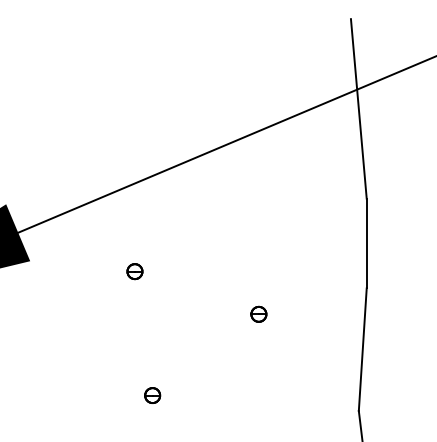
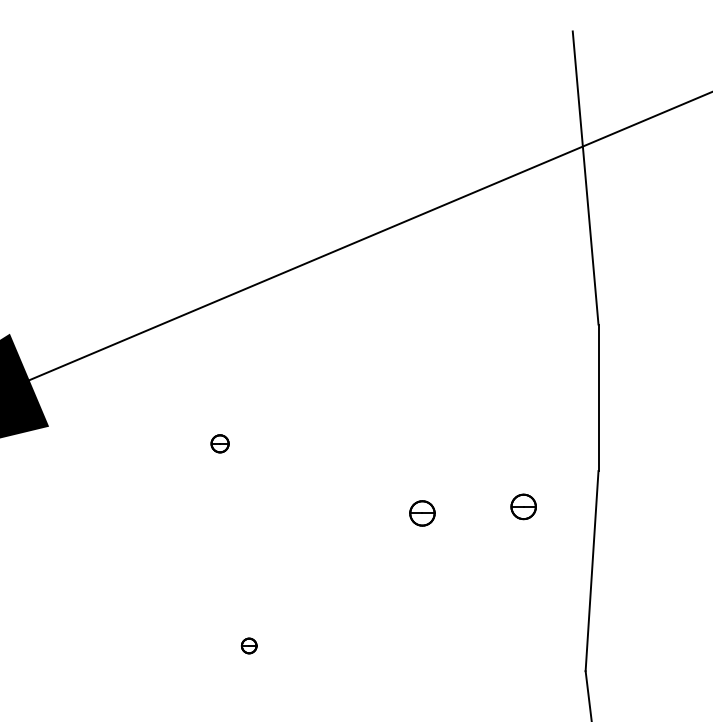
part: (134, 271) -> (219, 443), size x0.7
part: (320, 309) -> (523, 505), added
part: (152, 395) -> (248, 645), size x0.6

